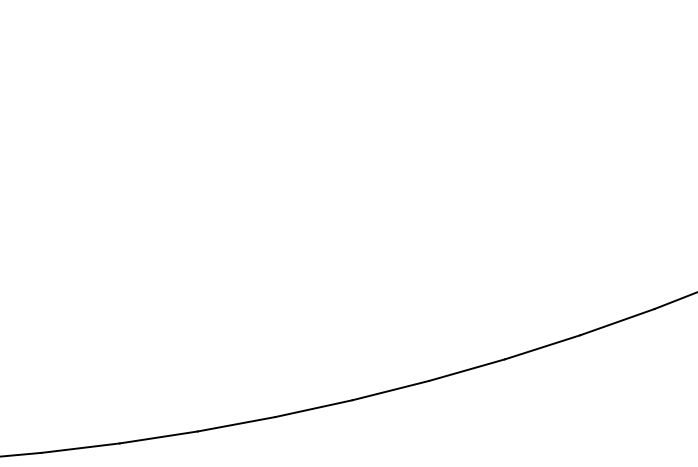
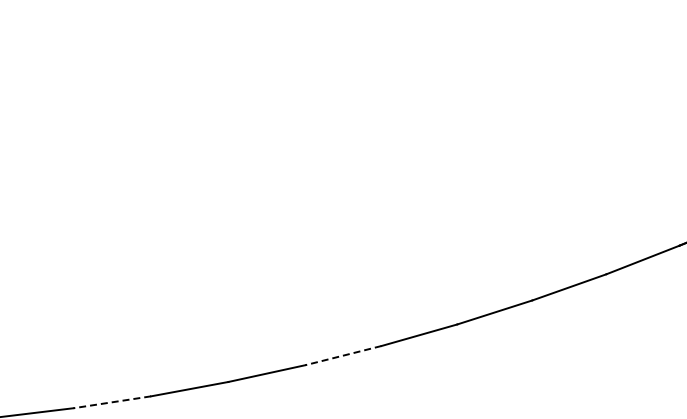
line: (390, 390) -> (343, 355), solid -> dashed
line: (158, 437) -> (111, 402), solid -> dashed

